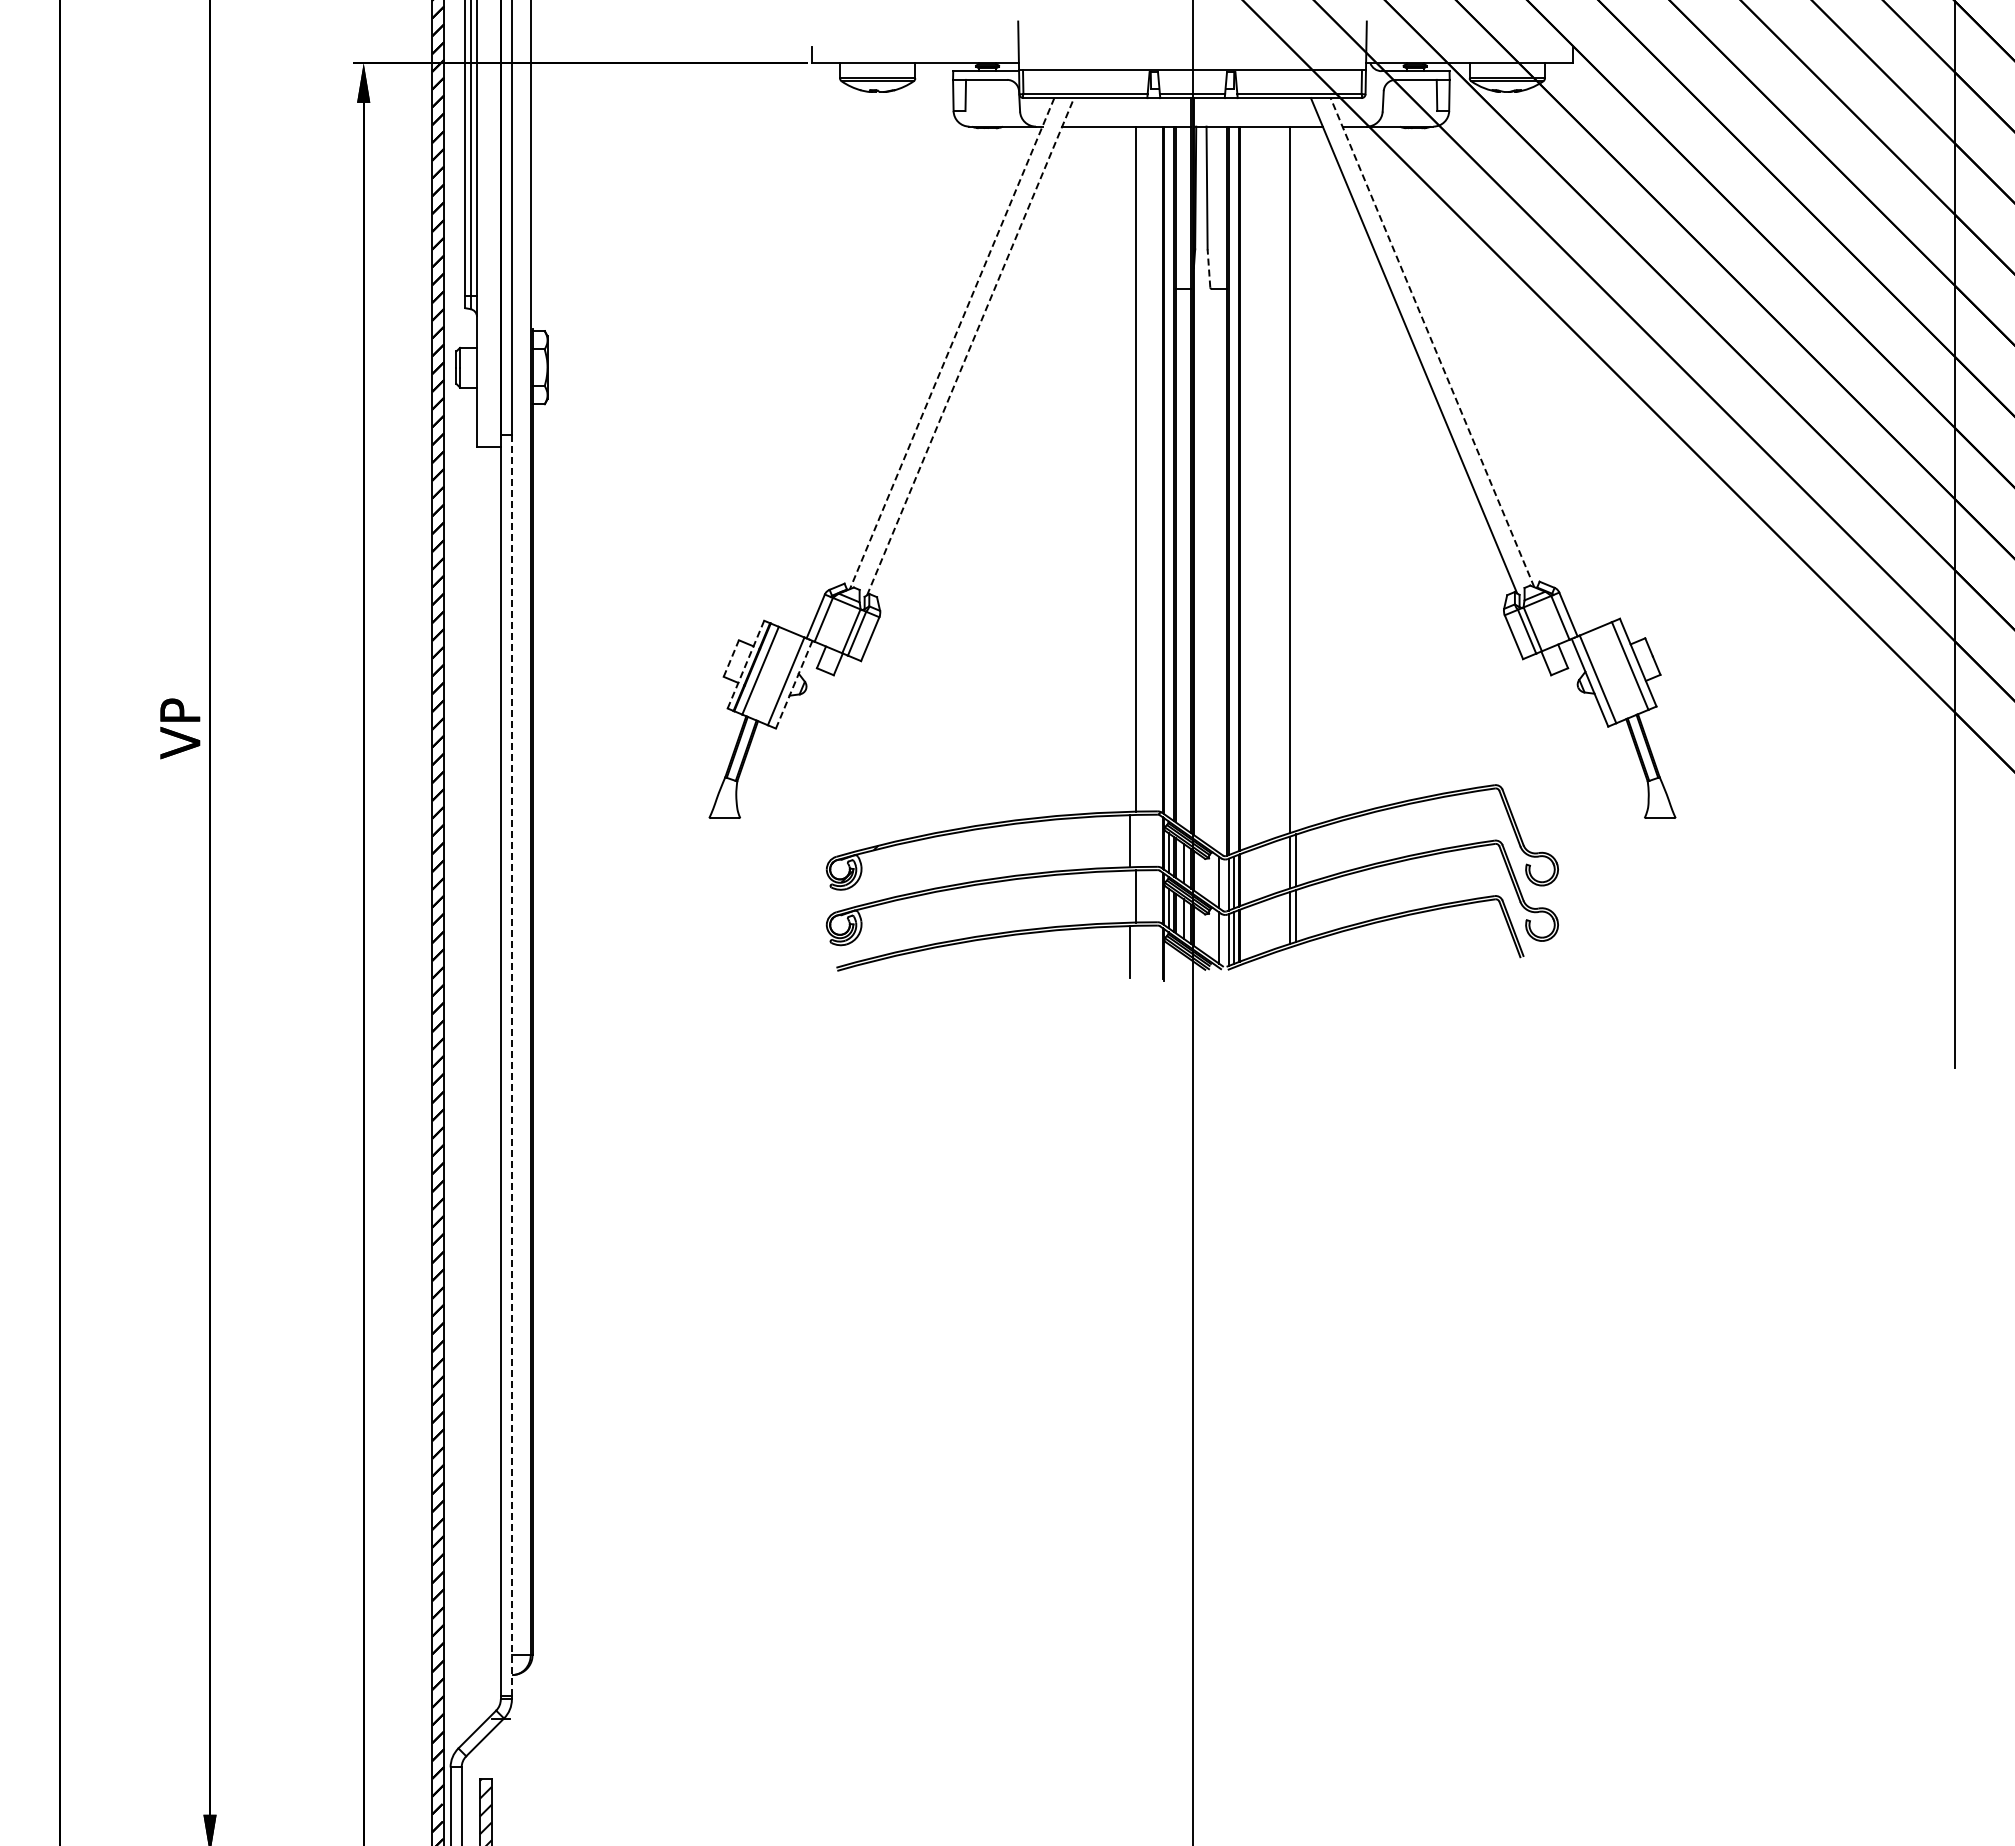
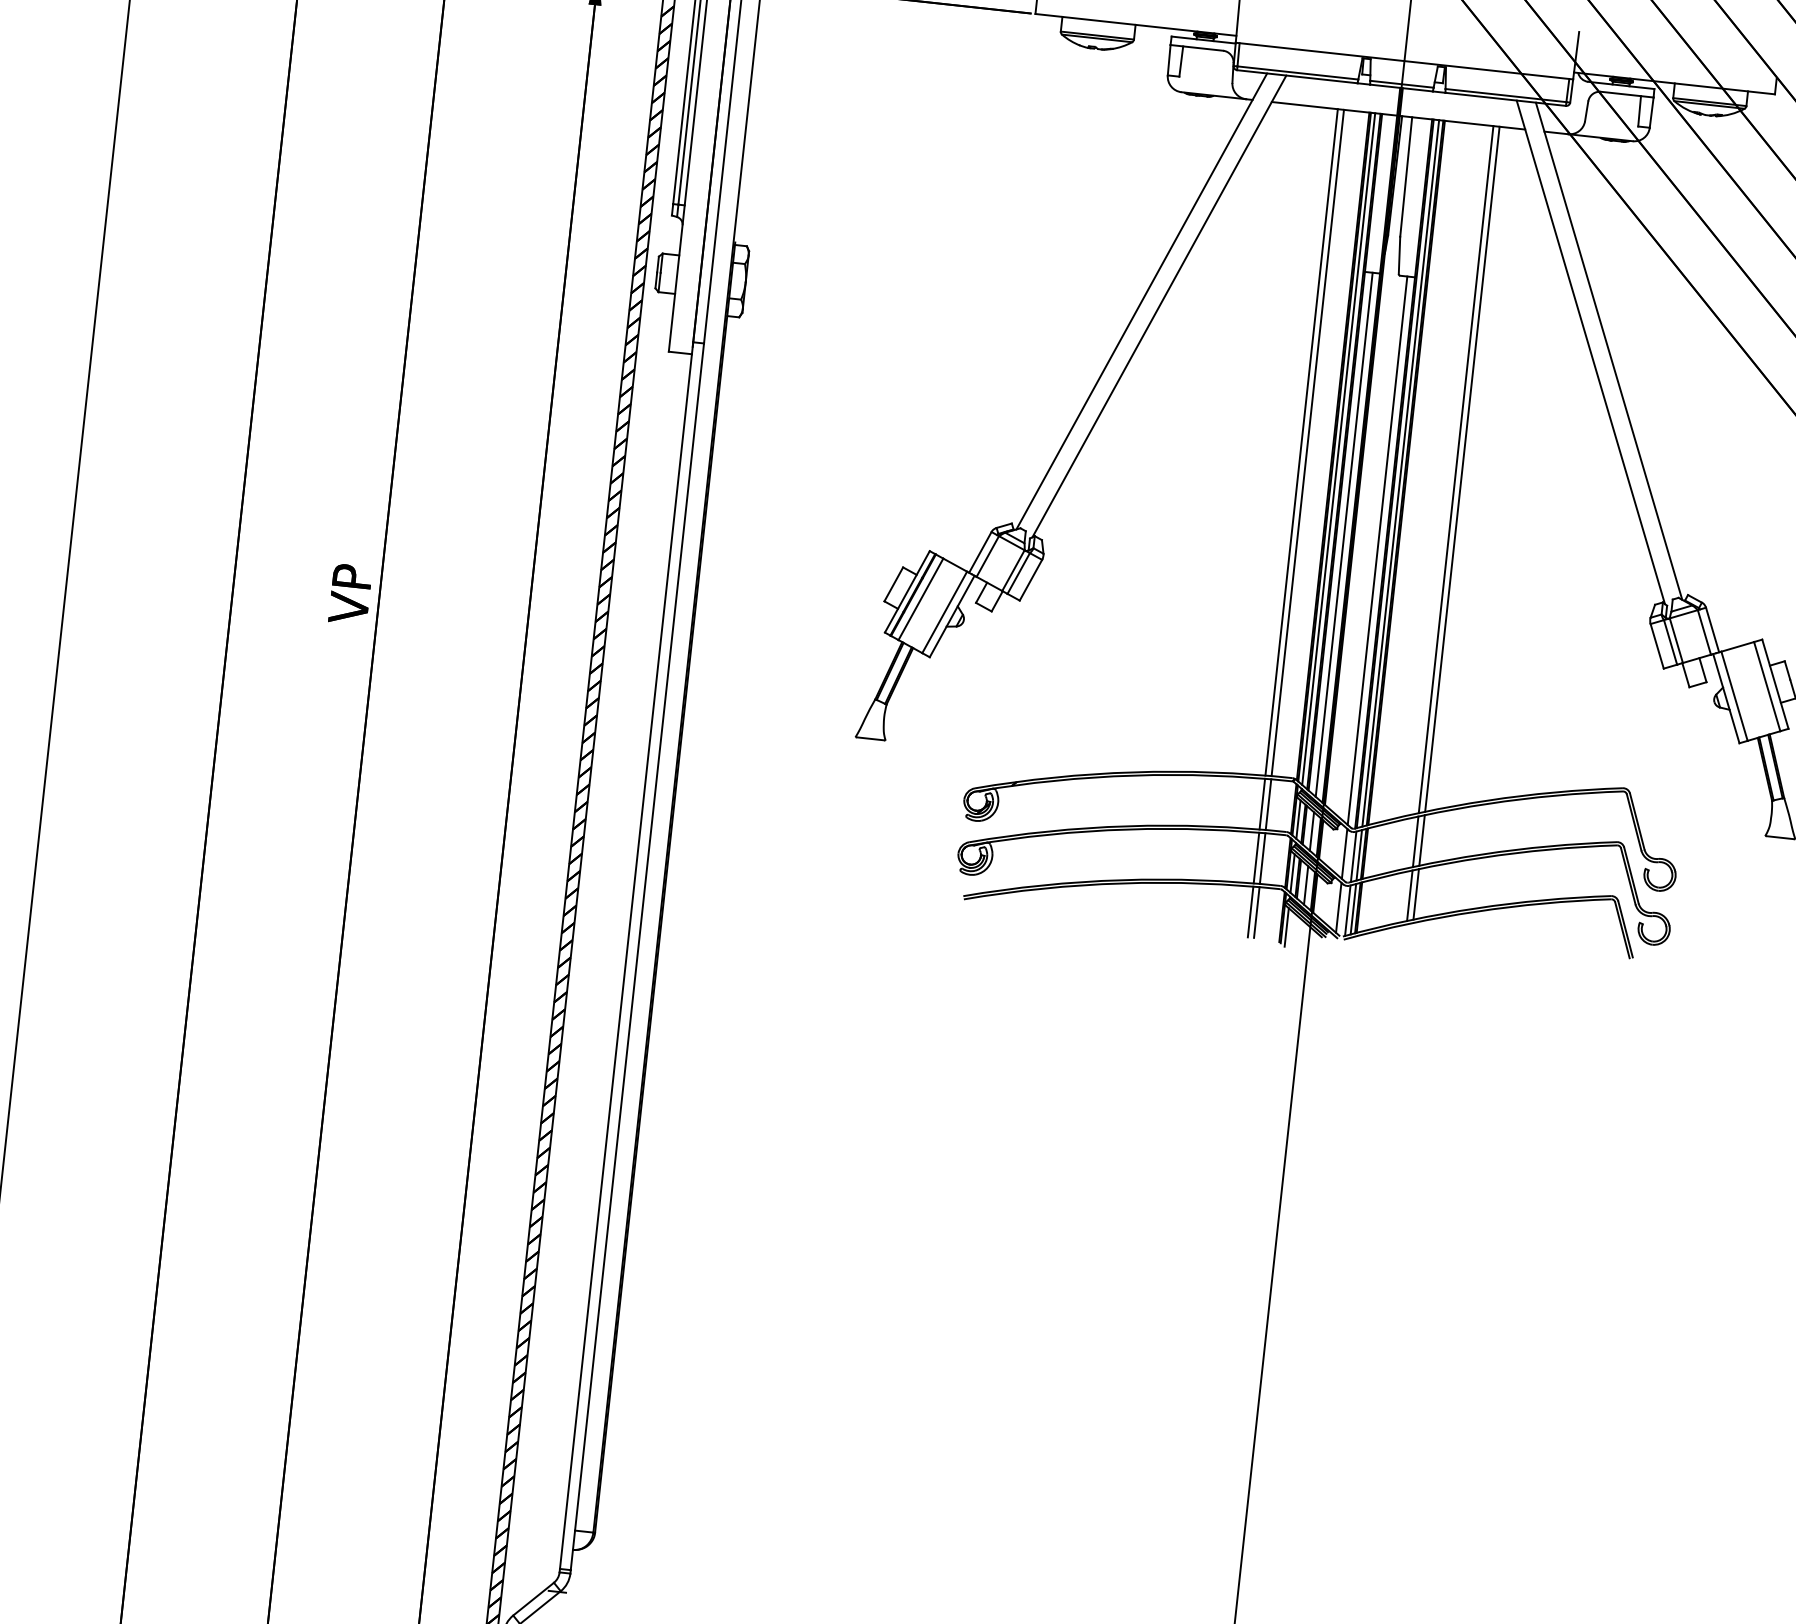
line: (1208, 267) -> (1399, 254), dashed -> solid
line: (1432, 342) -> (1609, 351), dashed -> solid
line: (952, 343) -> (1142, 301), dashed -> solid
line: (970, 346) -> (1159, 306), dashed -> solid
line: (1130, 468) -> (1302, 441), added
line: (1168, 471) -> (1338, 448), added
line: (1296, 478) -> (1462, 469), added
line: (1234, 489) -> (1401, 473), added
line: (1183, 557) -> (1344, 533), added
line: (1219, 570) -> (1377, 550), added
line: (731, 658) -> (893, 584), dashed -> solid
line: (745, 664) -> (906, 591), dashed -> solid
line: (794, 684) -> (952, 616), dashed -> solid
line: (1136, 840) -> (1268, 804), added
hatch: (1000, 847) -> (1135, 796), added
line: (1130, 896) -> (1256, 858), added
line: (1136, 951) -> (1256, 912), added
line: (1168, 963) -> (1286, 927), added
line: (511, 1065) -> (636, 956), dashed -> solid

